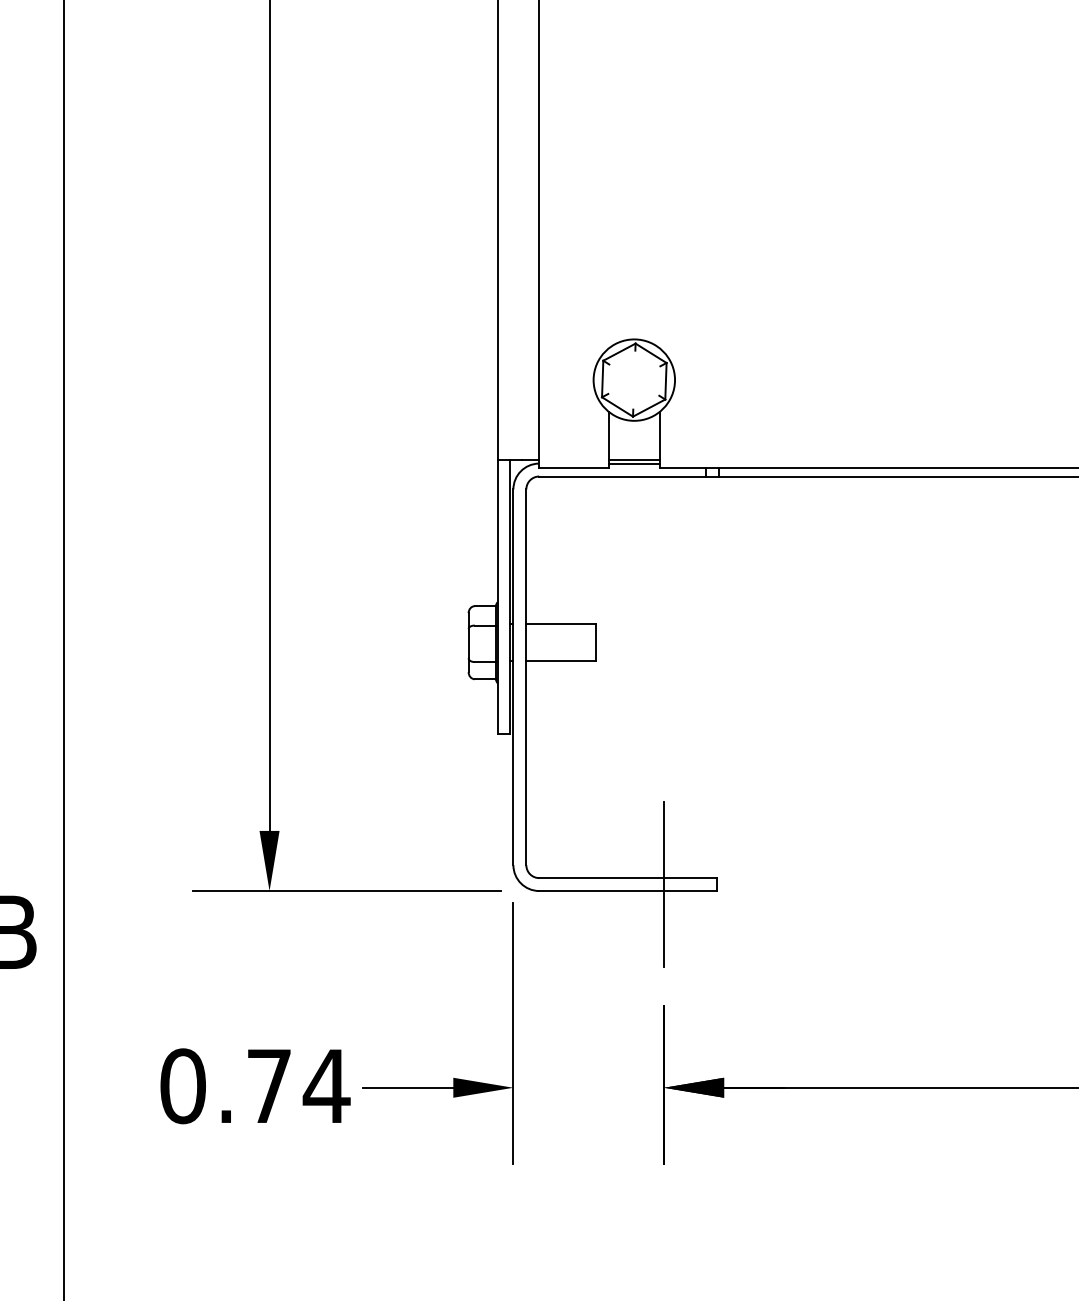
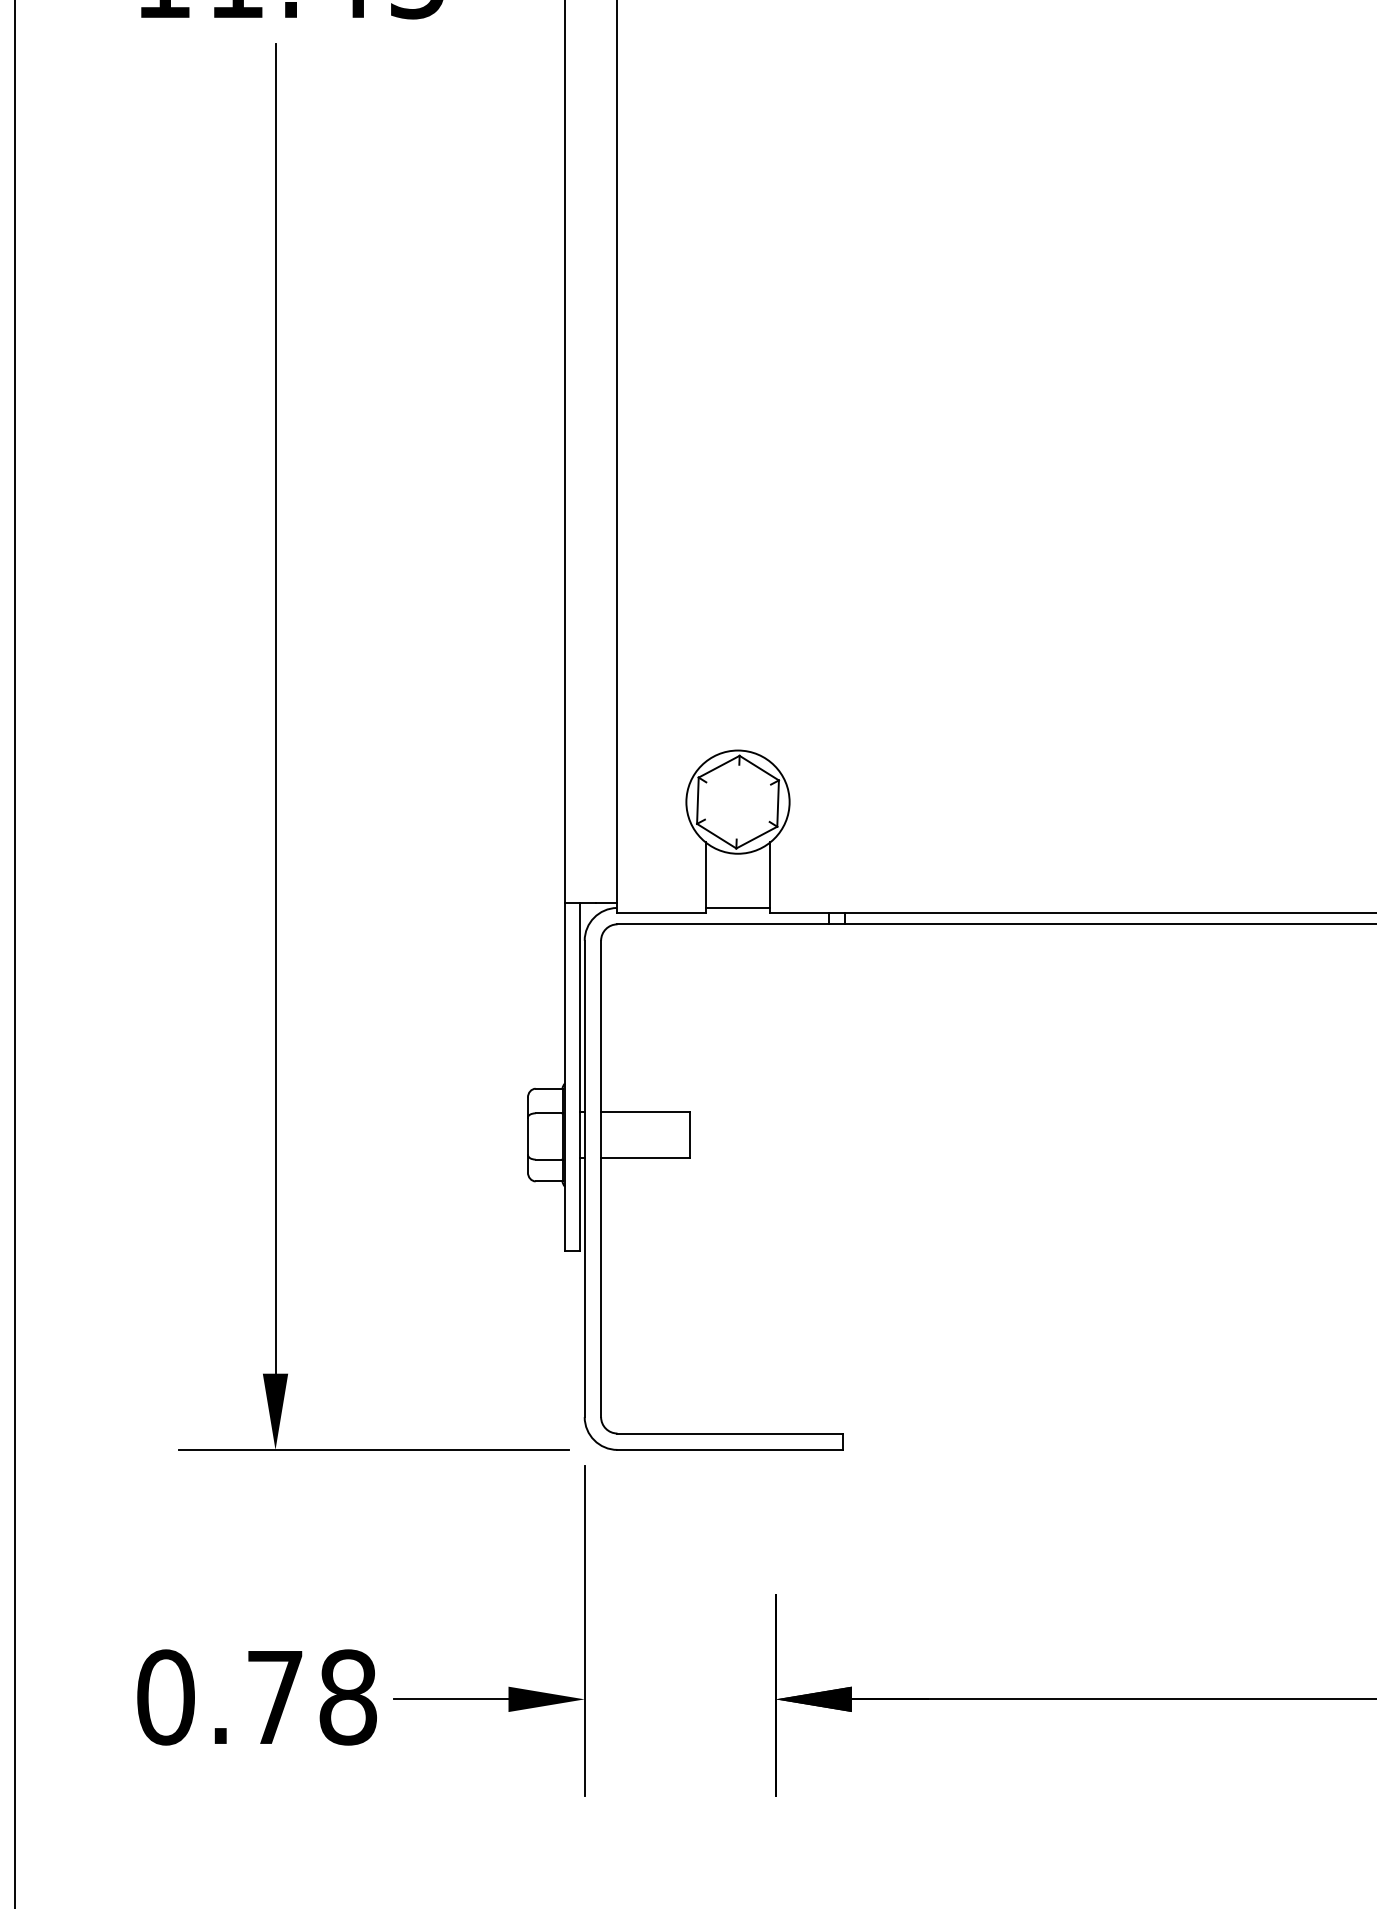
line: (633, 459) -> (737, 902), removed
line: (663, 884) -> (775, 1441), removed
text: (326, 1086) -> (347, 1697), 0.74 -> 0.78

